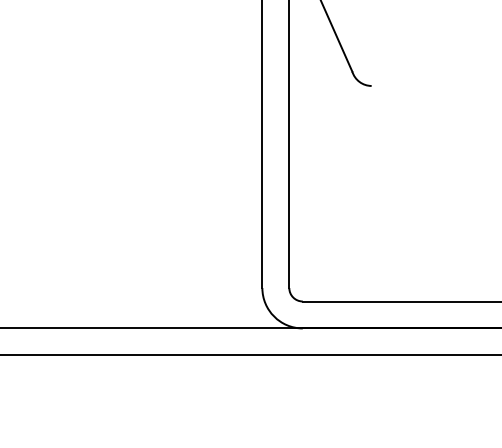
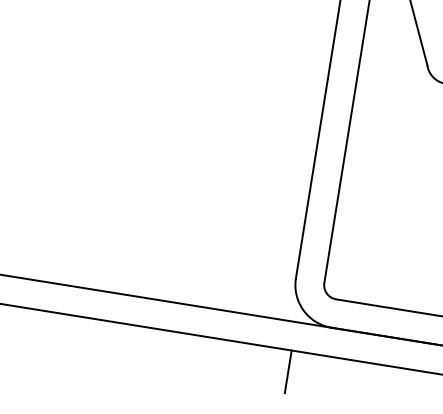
line: (269, 375) -> (288, 371), added

